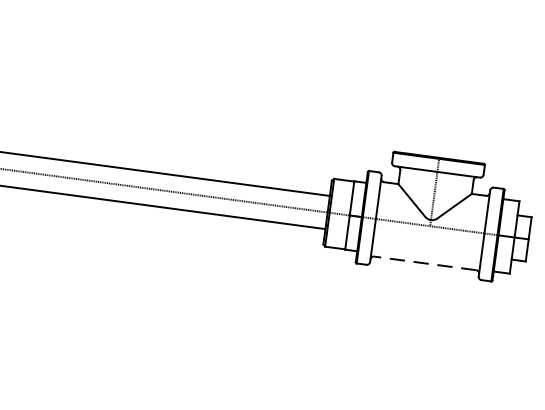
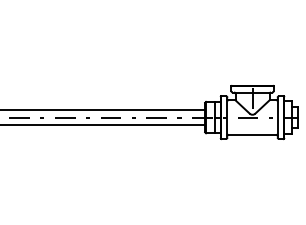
line: (425, 262) -> (252, 134), dashed -> solid

